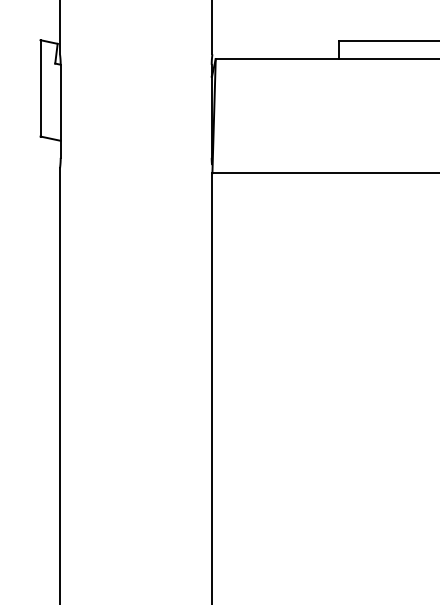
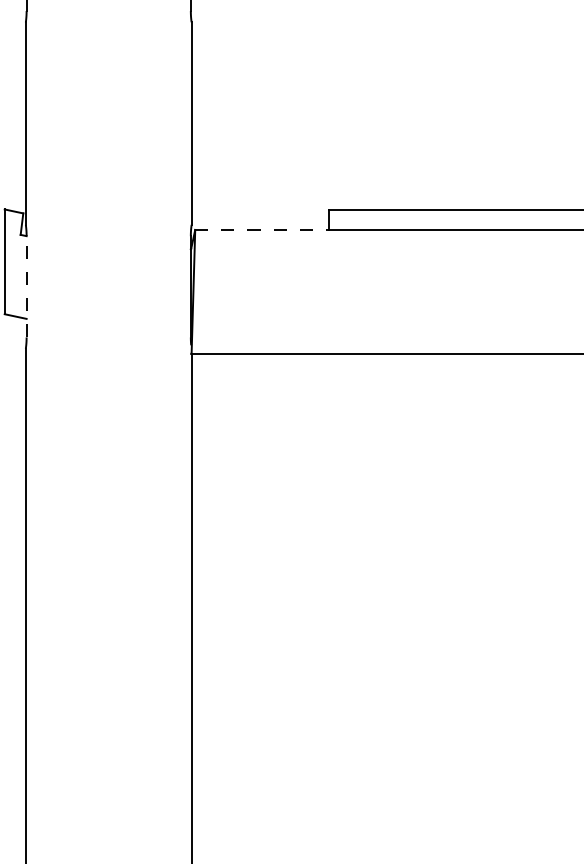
line: (277, 58) -> (262, 229), solid -> dashed
line: (60, 111) -> (26, 286), solid -> dashed

